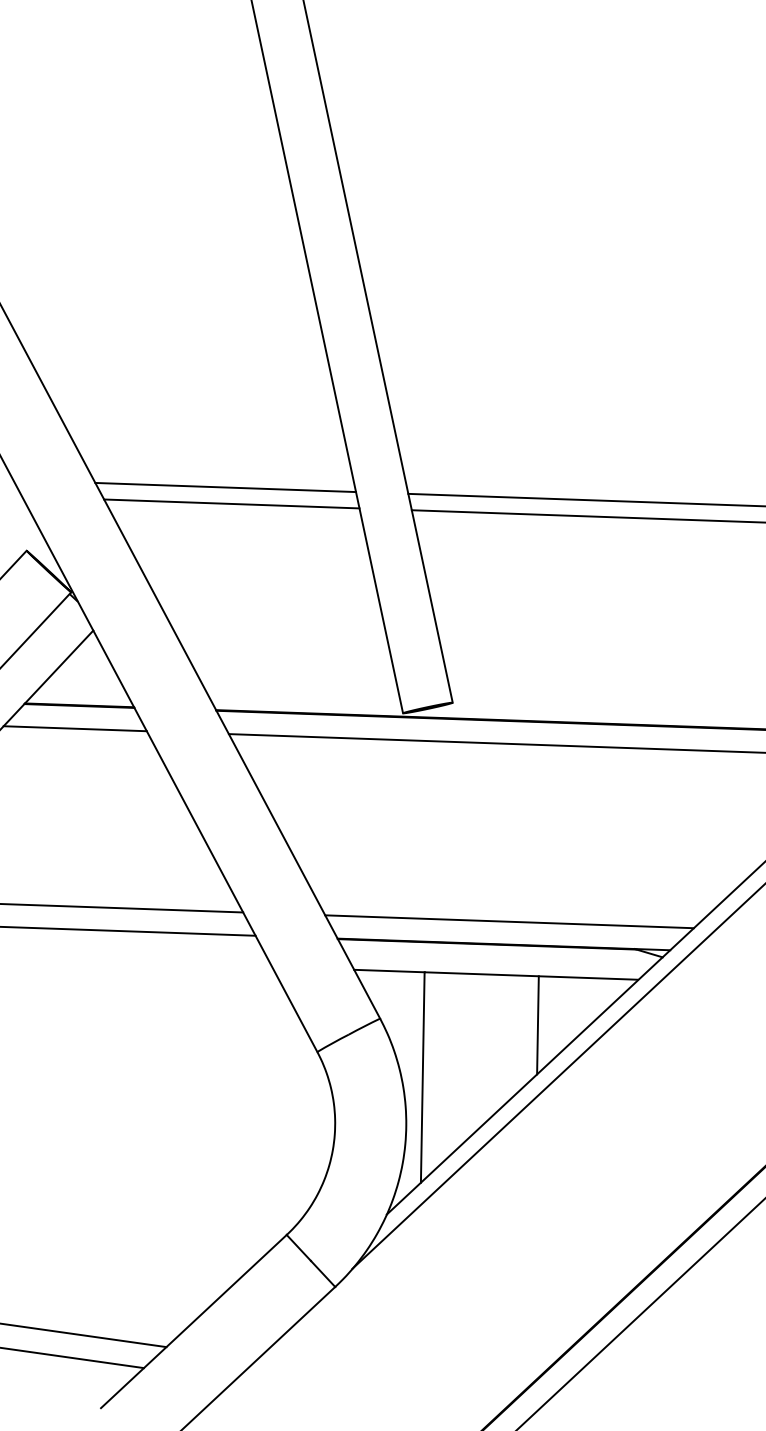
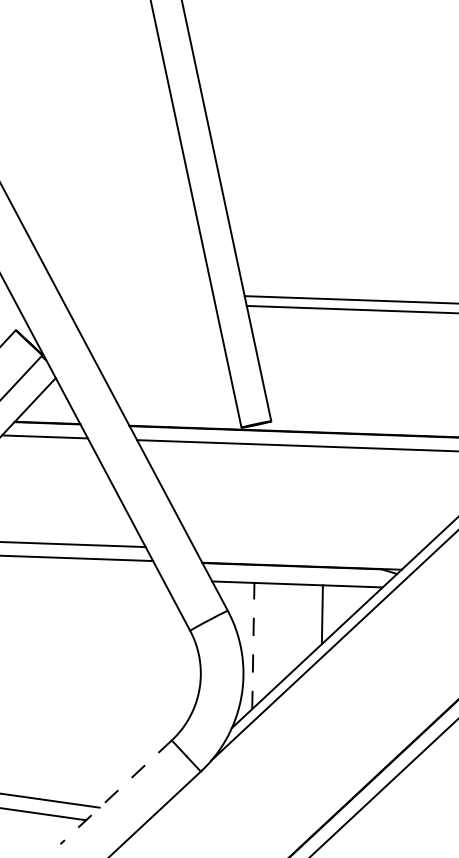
line: (226, 487) -> (135, 292), removed
line: (231, 502) -> (138, 301), removed
line: (508, 921) -> (304, 552), removed
line: (423, 1076) -> (253, 645), solid -> dashed
line: (192, 1321) -> (115, 792), solid -> dashed

